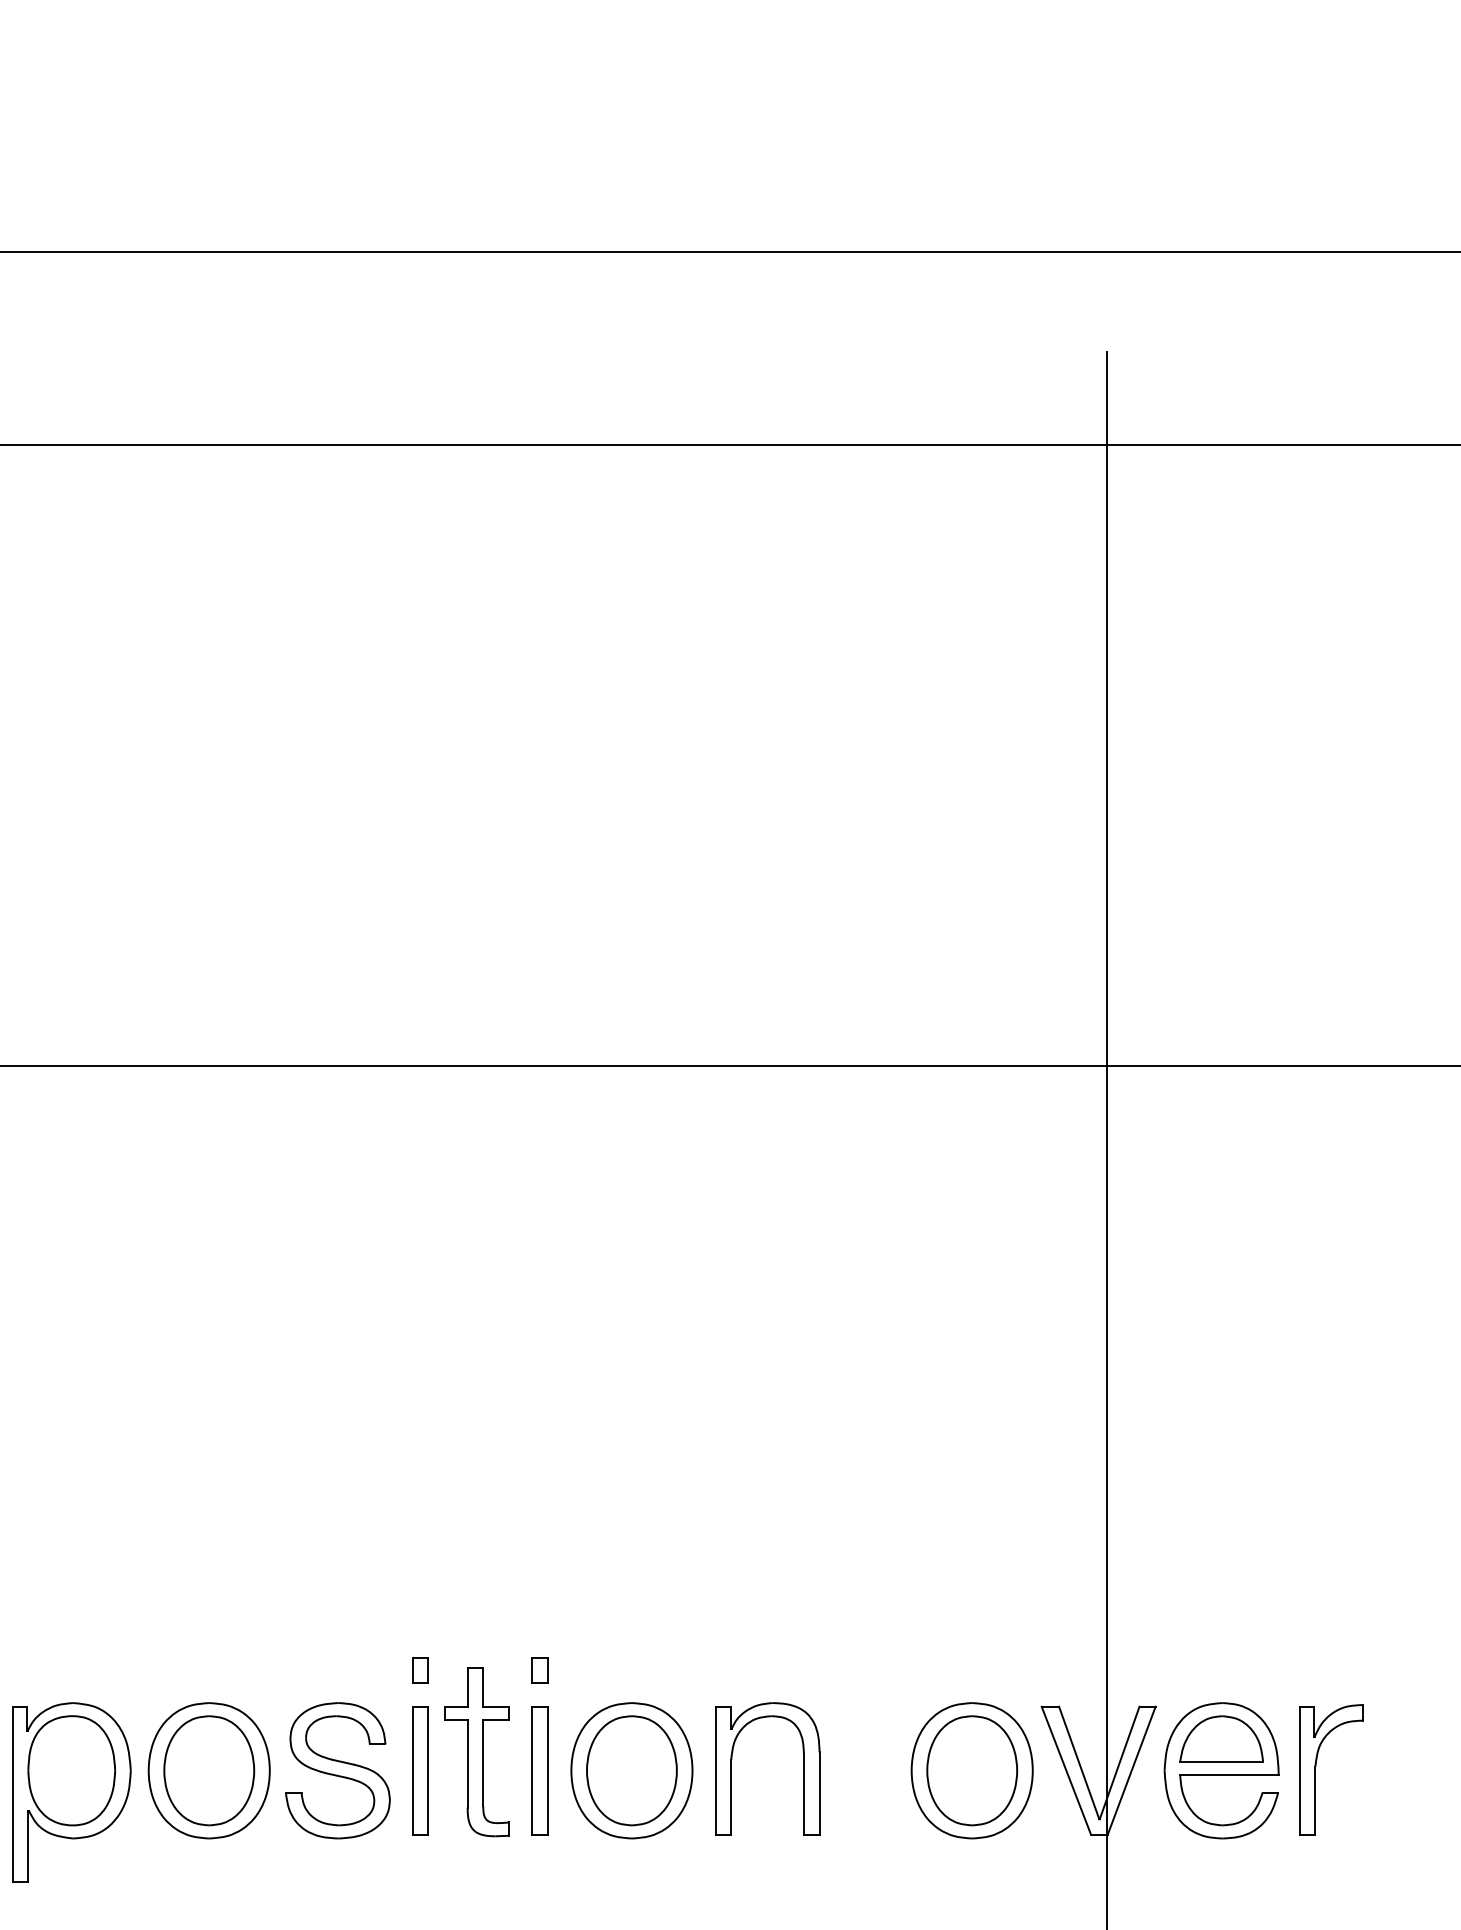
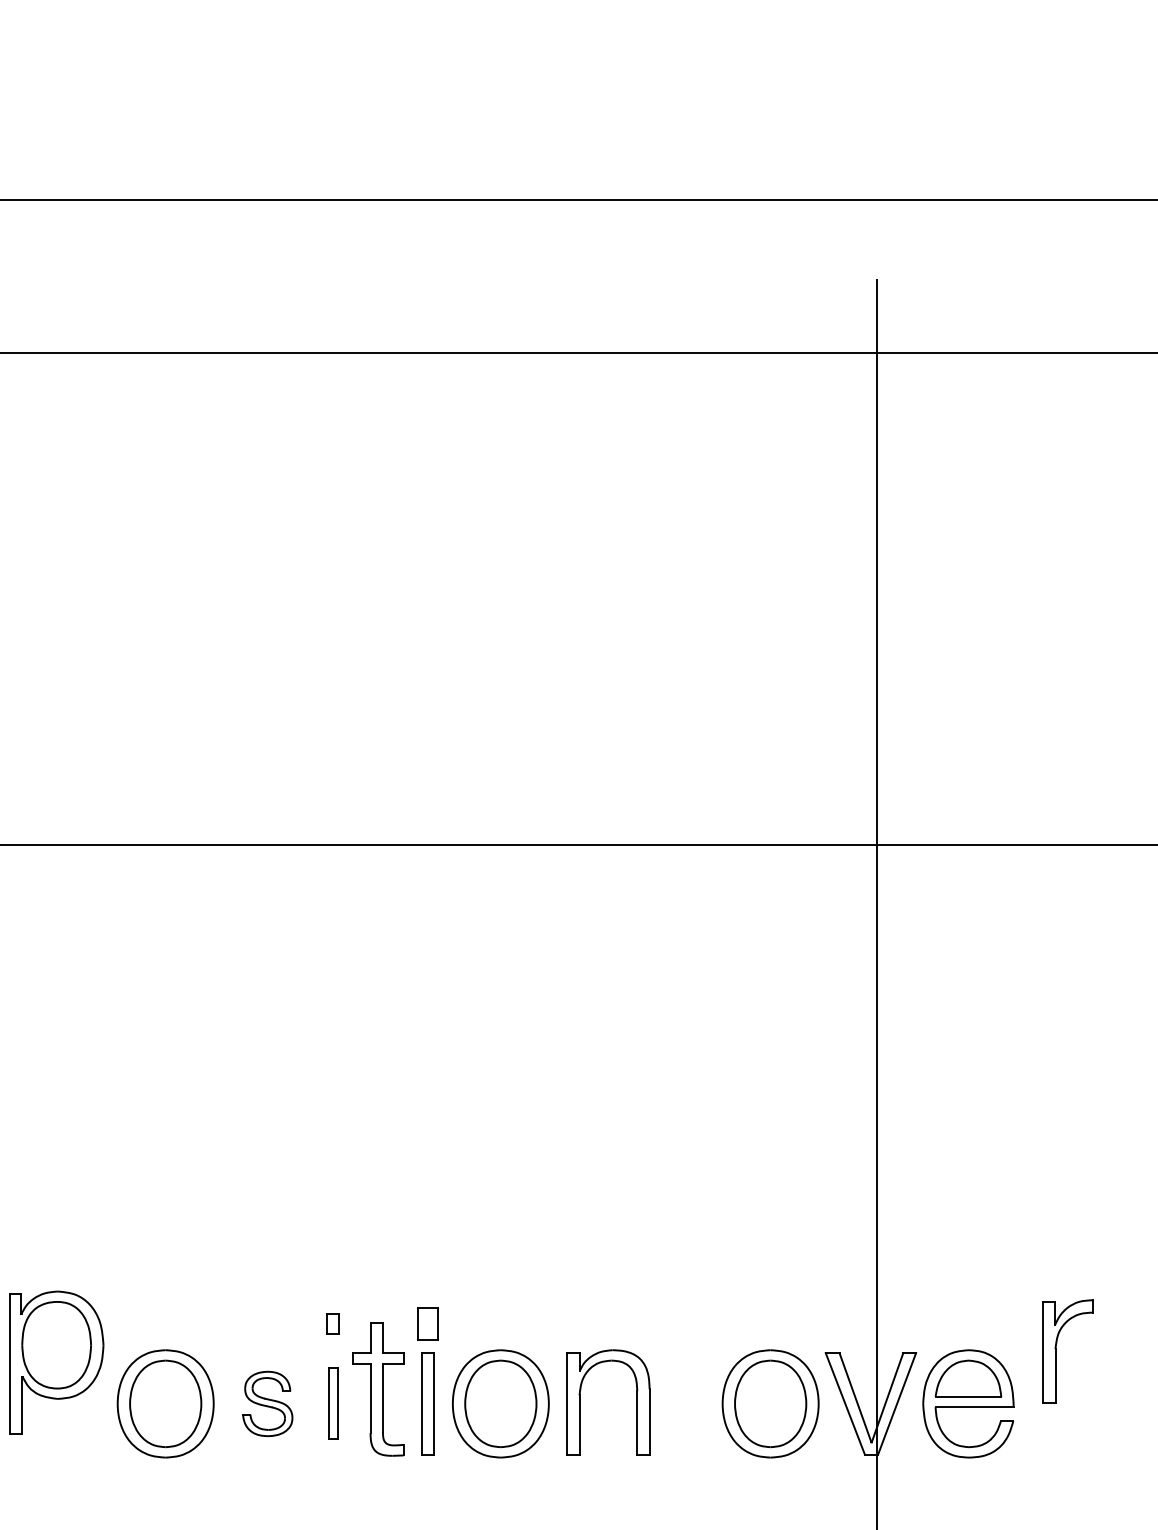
part: (539, 1670) -> (427, 1324), size x1.6
part: (1316, 1766) -> (1056, 1348), moved
part: (337, 1770) -> (267, 1403), size x0.6
part: (420, 1770) -> (333, 1403), size x0.7
part: (71, 1792) -> (56, 1362), moved

